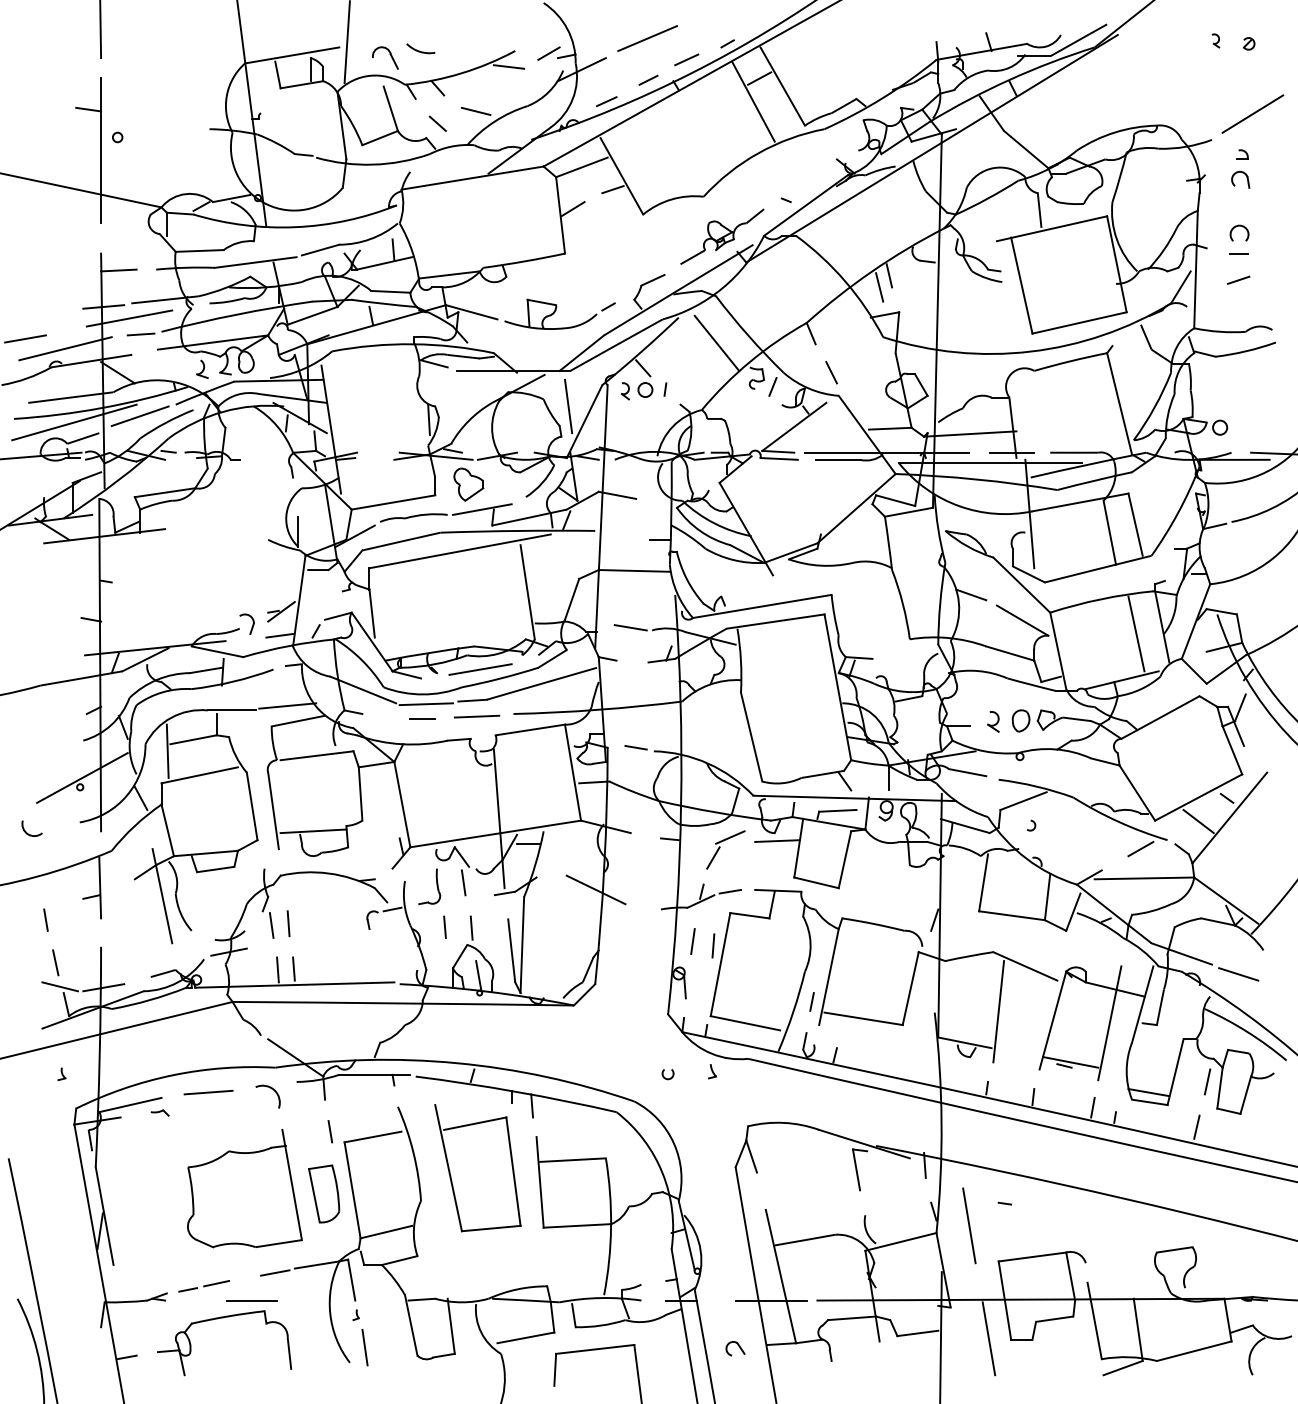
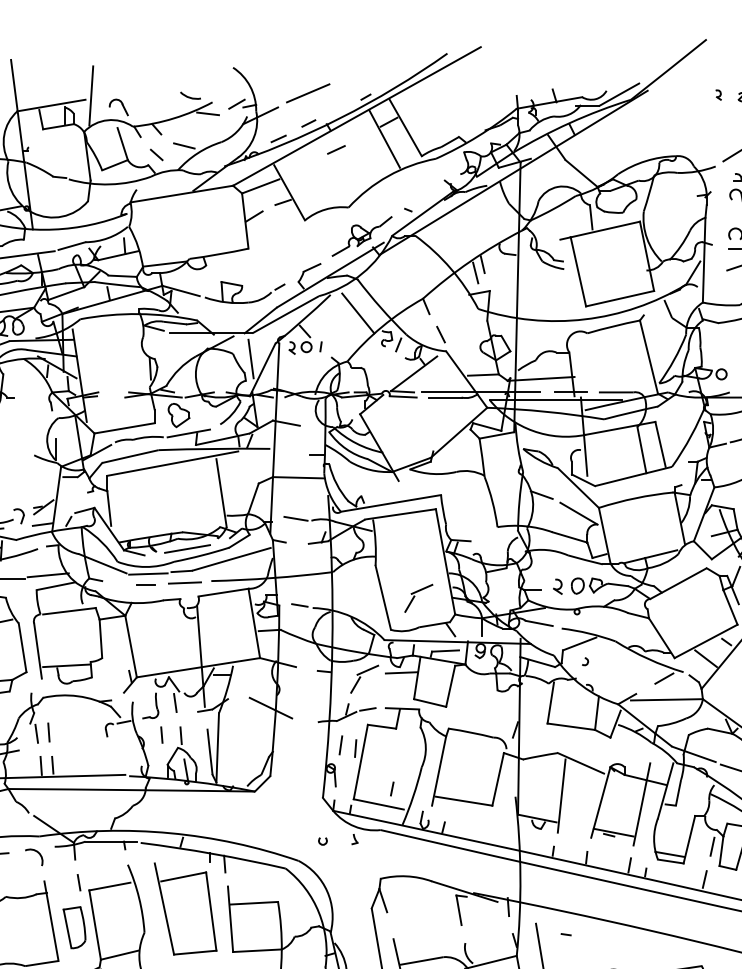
arc: (419, 50) -> (189, 96), moved
line: (686, 59) -> (336, 149), moved
line: (1136, 633) -> (661, 522), removed
part: (800, 737) -> (418, 598), added
line: (811, 1001) -> (391, 788), moved

